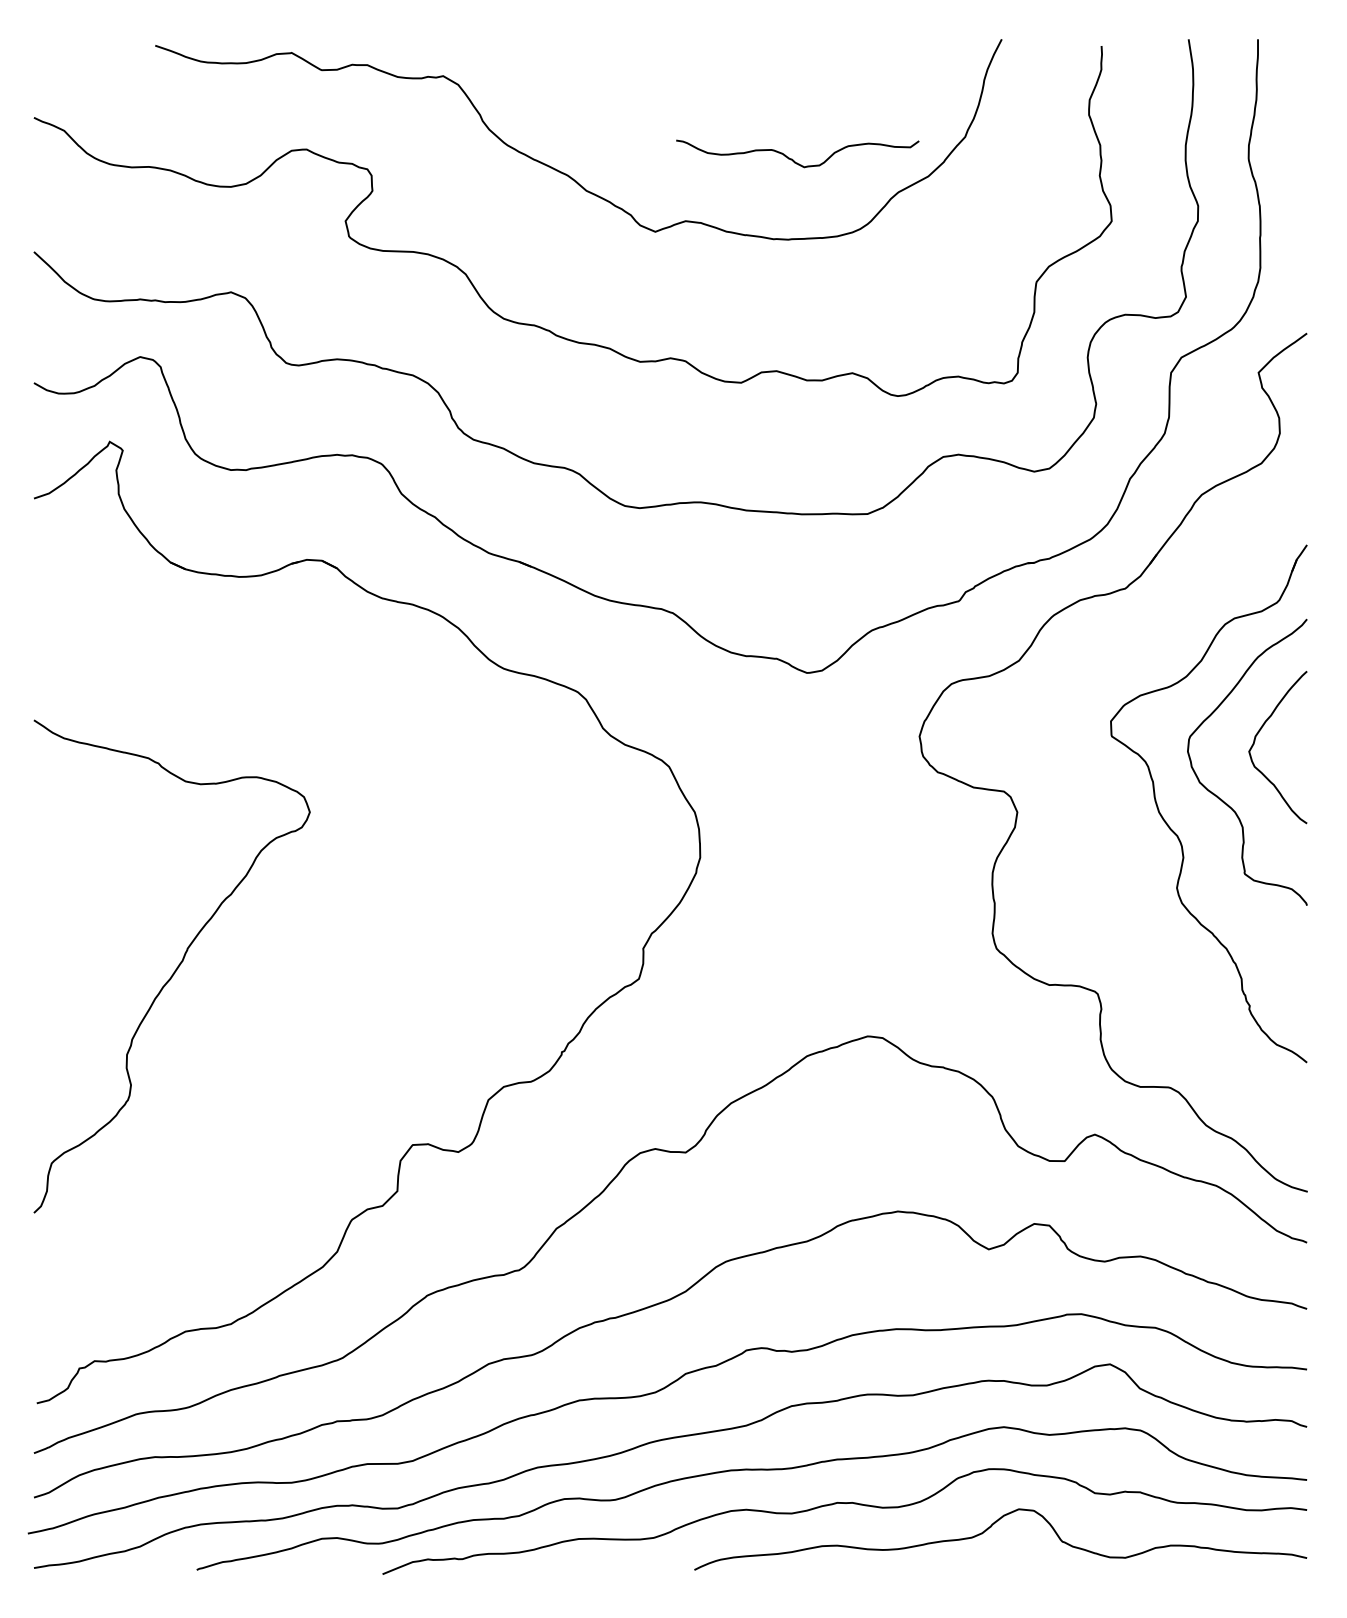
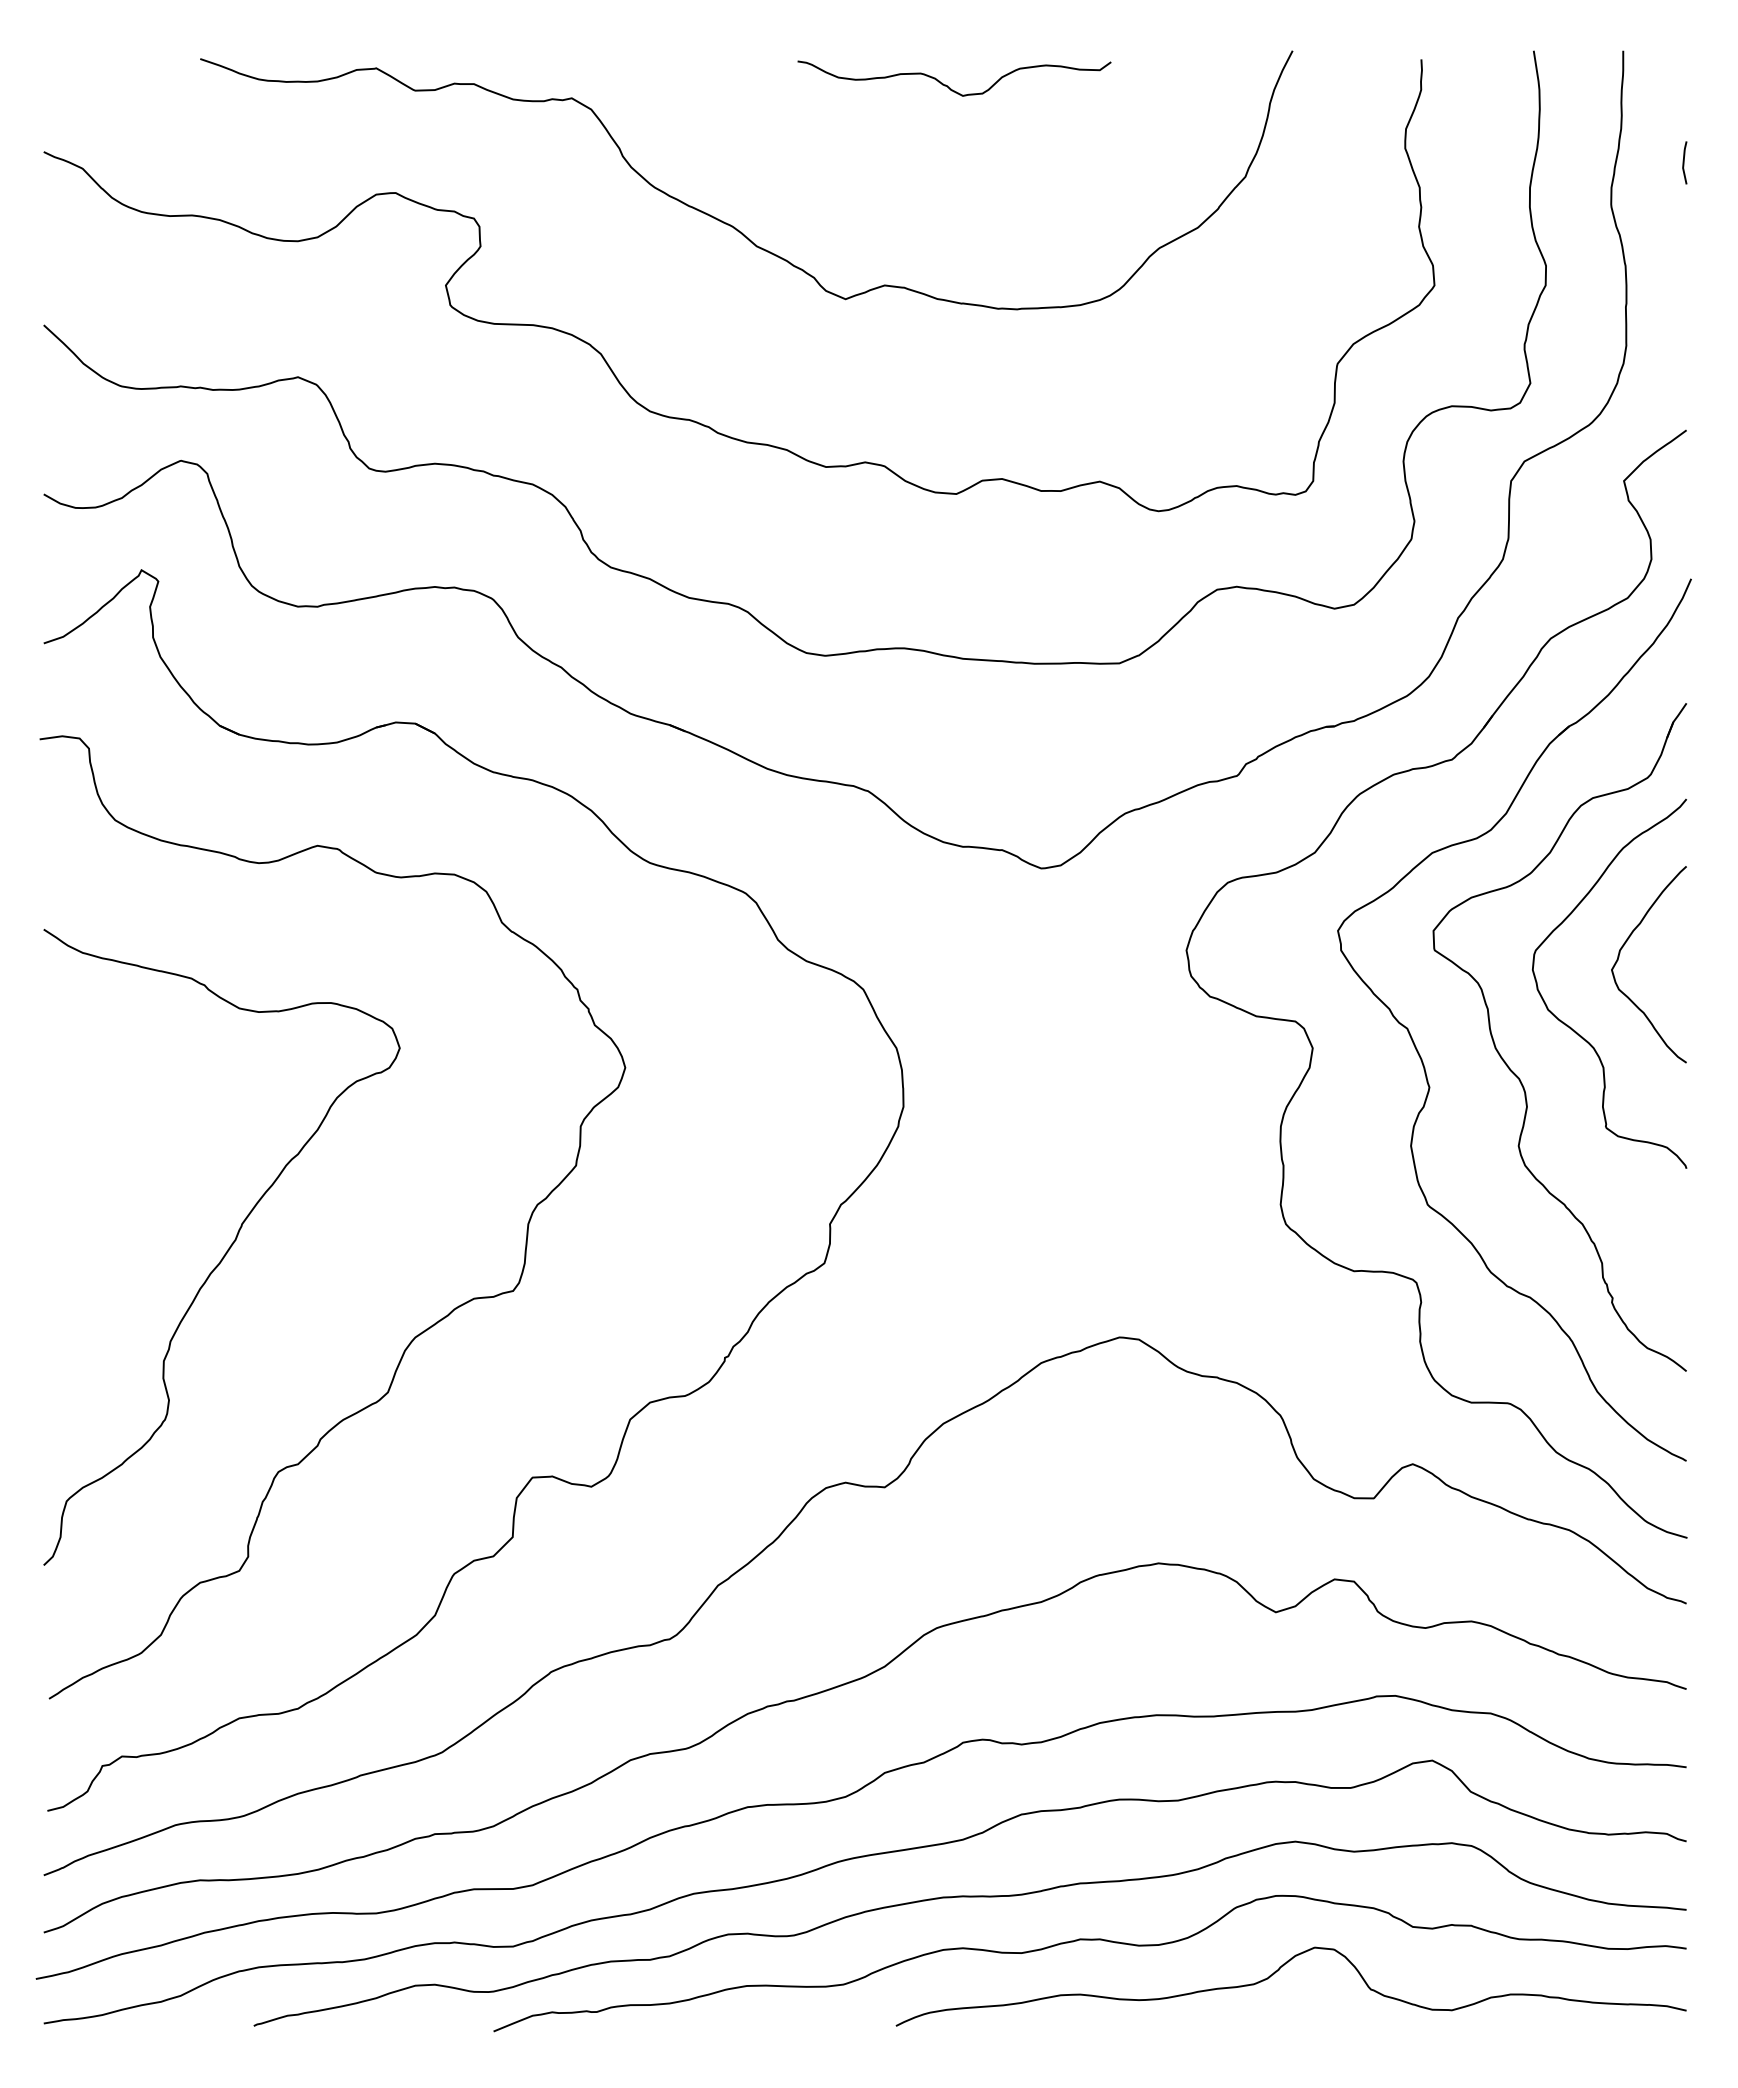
line: (1305, 125) -> (1684, 162), added
curve: (792, 158) -> (947, 84), moved
part: (1103, 822) -> (1423, 1061), added
curve: (322, 1034) -> (416, 1334), added

